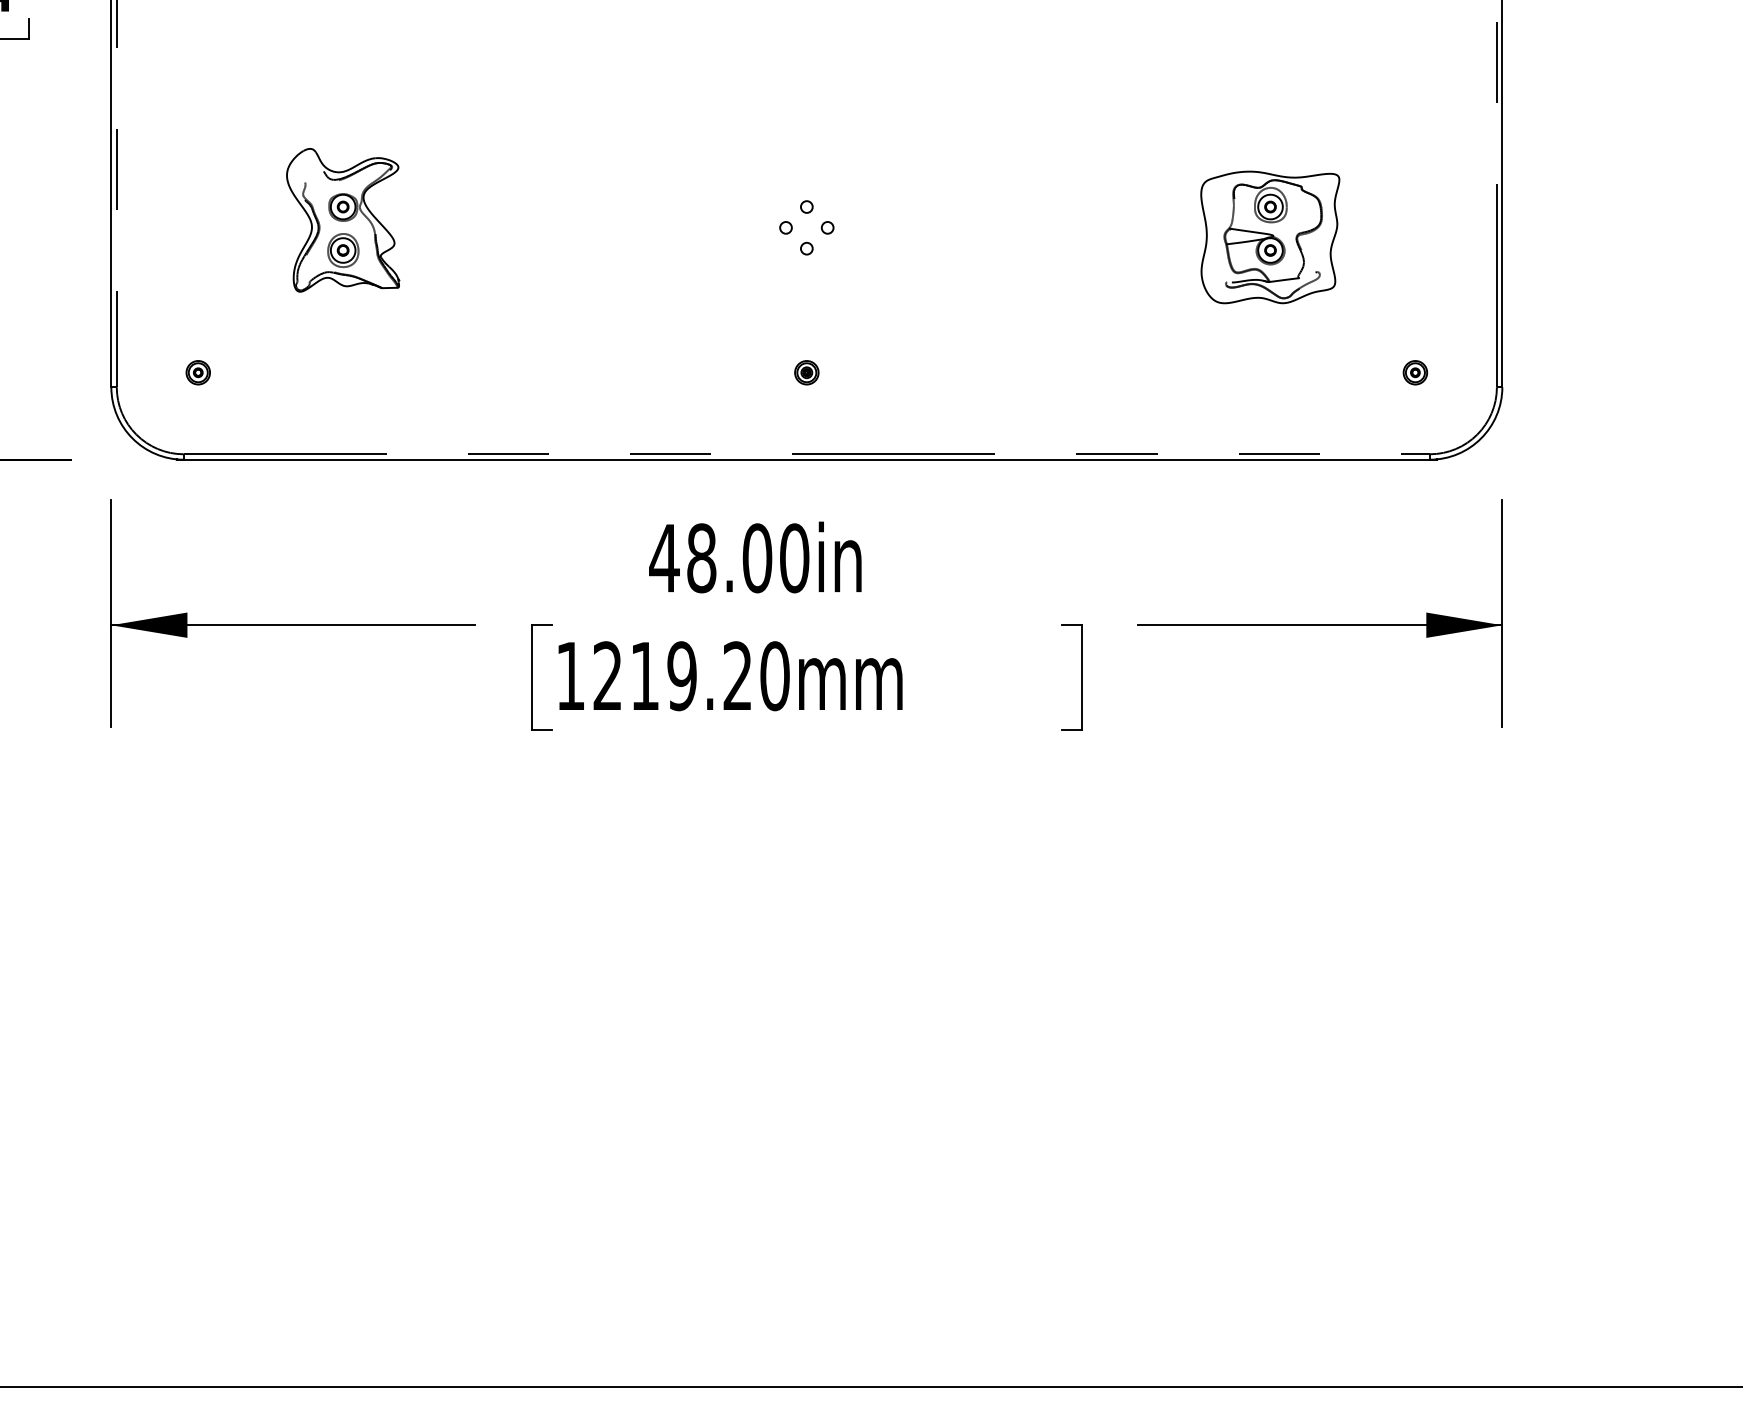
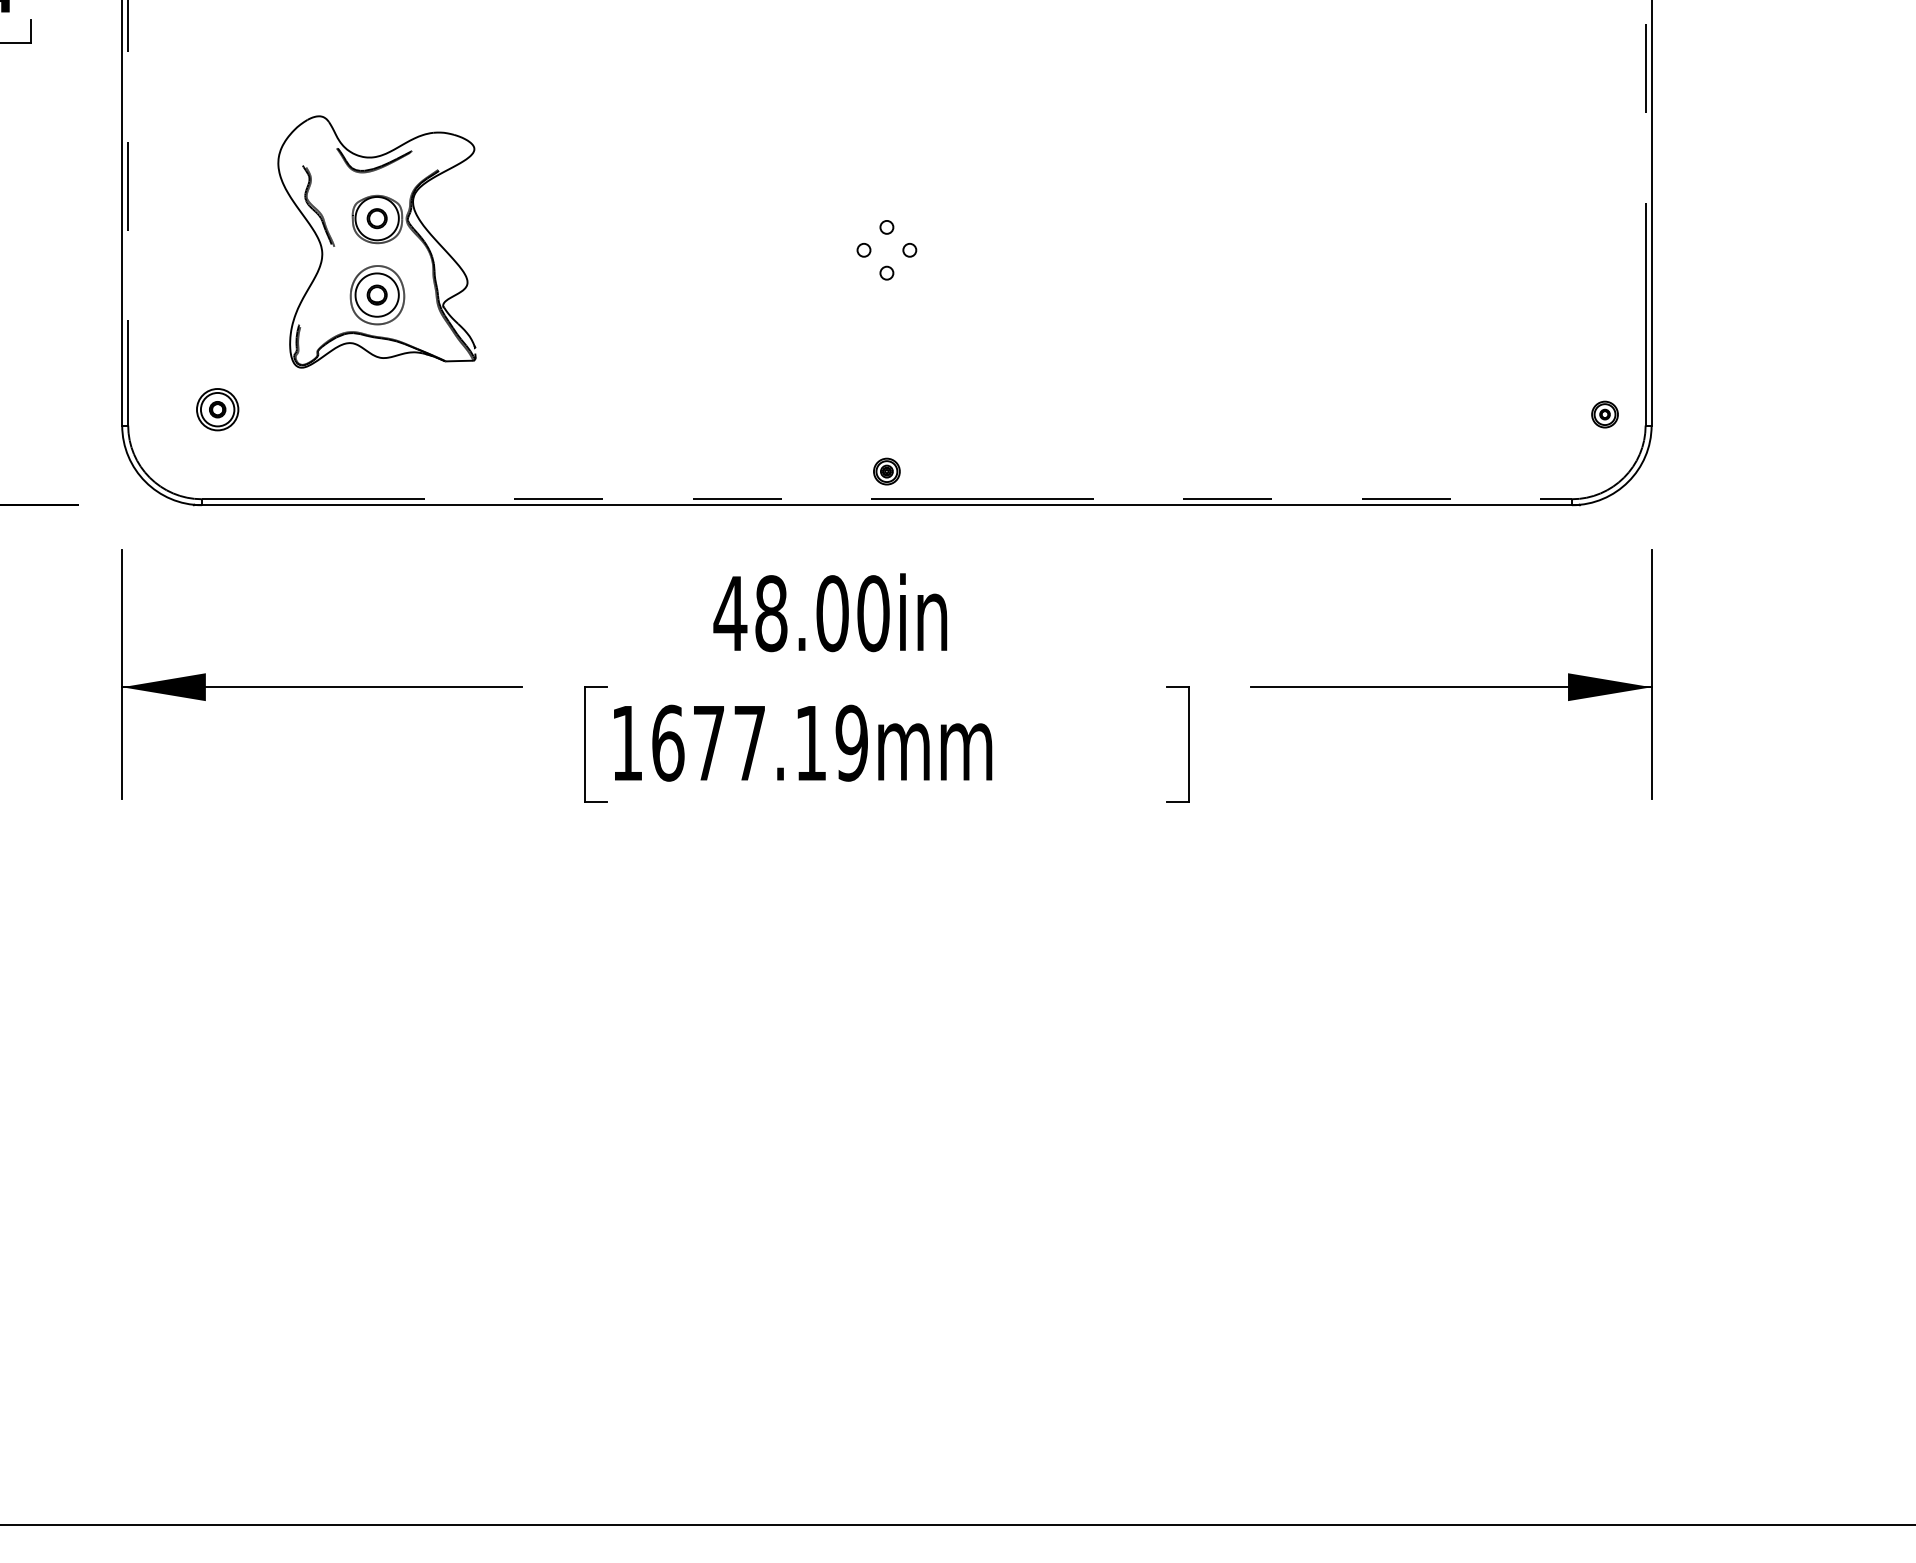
part: (342, 219) -> (376, 241), size x1.6
part: (1270, 237) -> (1396, 260), removed
part: (198, 372) -> (217, 409), size x1.6
part: (806, 372) -> (886, 471), moved
part: (1414, 372) -> (1604, 414), moved
text: (691, 675) -> (760, 742), 1219.20mm -> 1677.19mm

